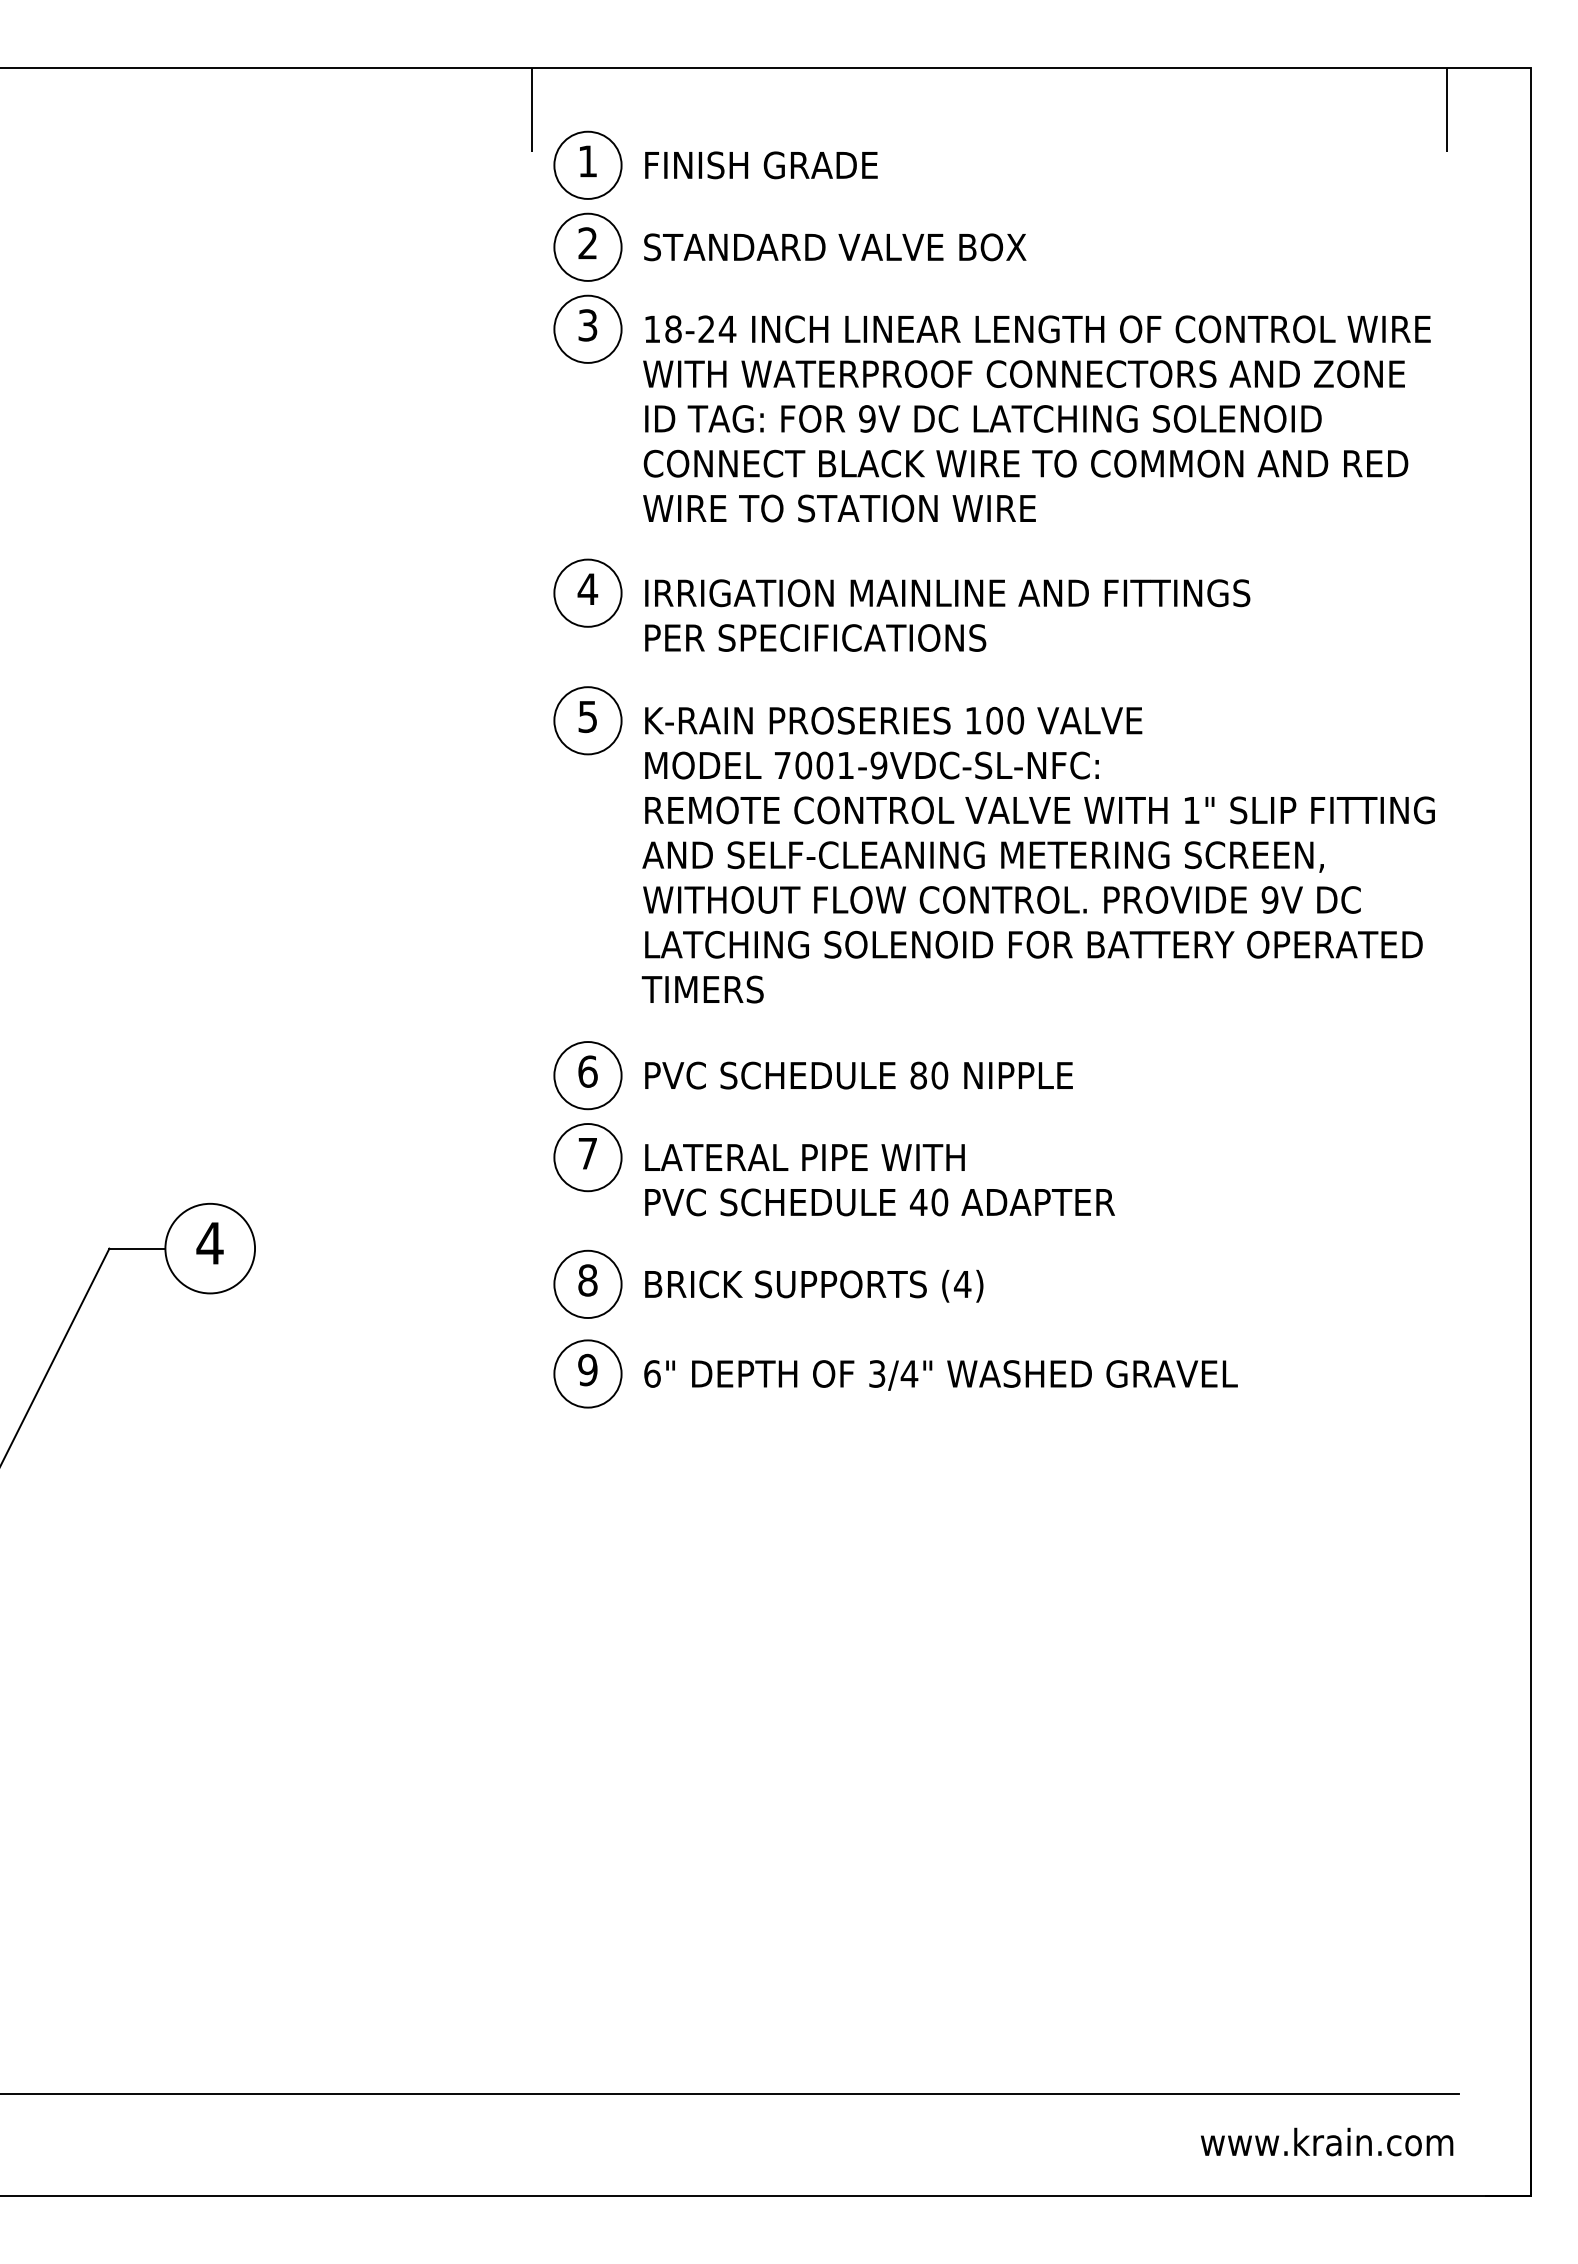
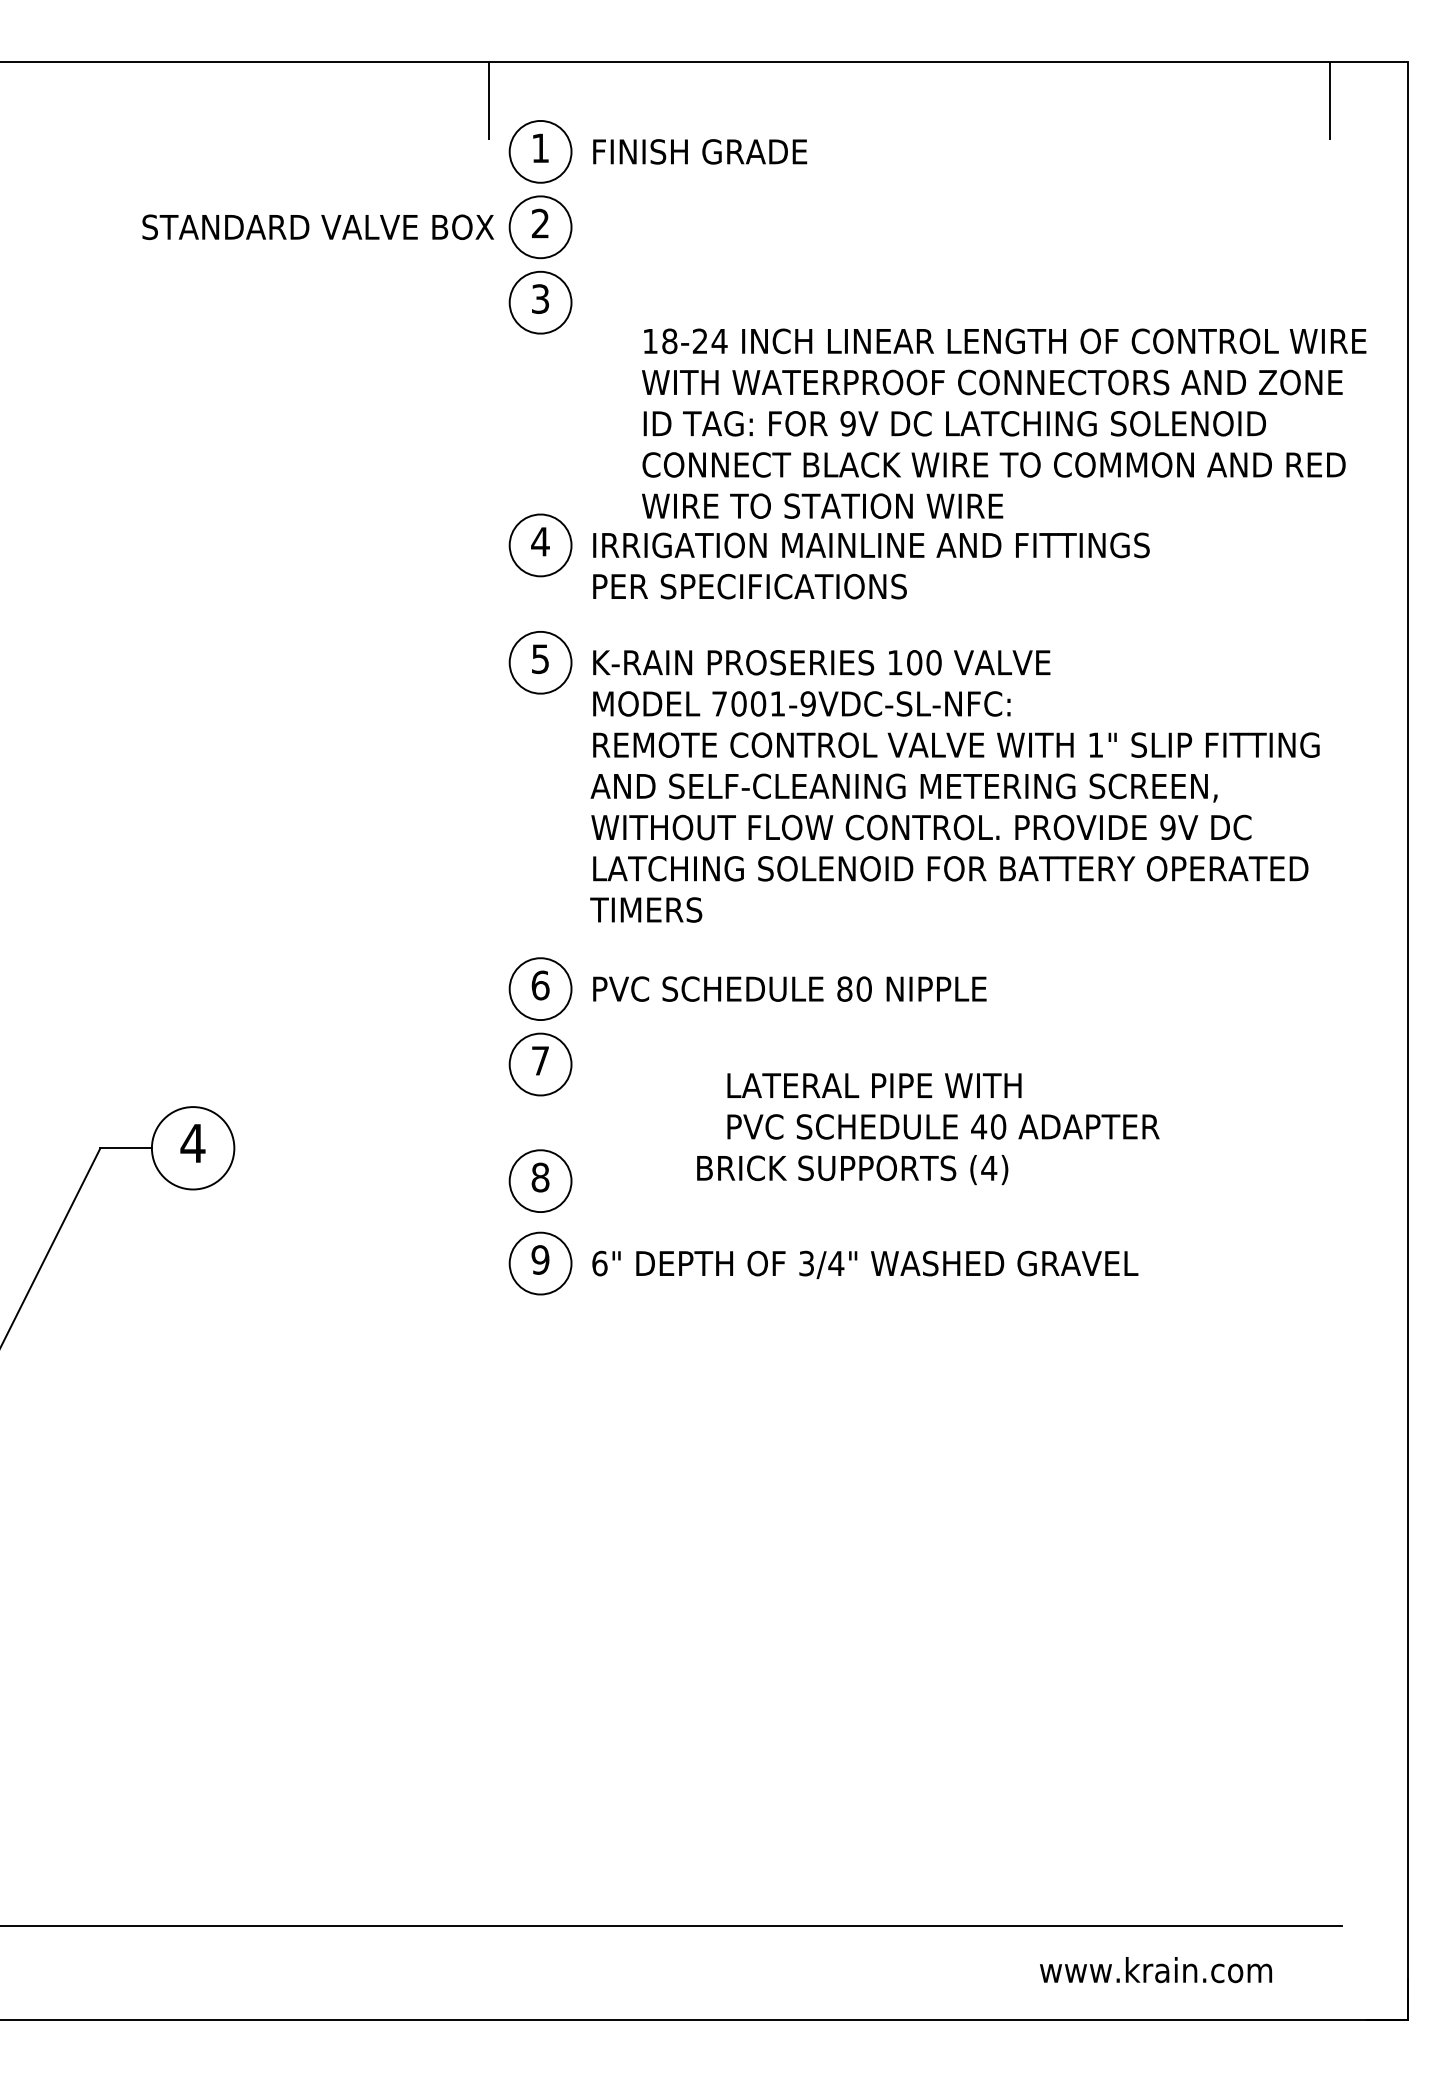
text: (835, 247) -> (318, 227), moved
text: (1036, 418) -> (1003, 423), moved
text: (879, 1180) -> (943, 1106), moved
text: (814, 1285) -> (852, 1169), moved
text: (1327, 2141) -> (1156, 1969), moved

